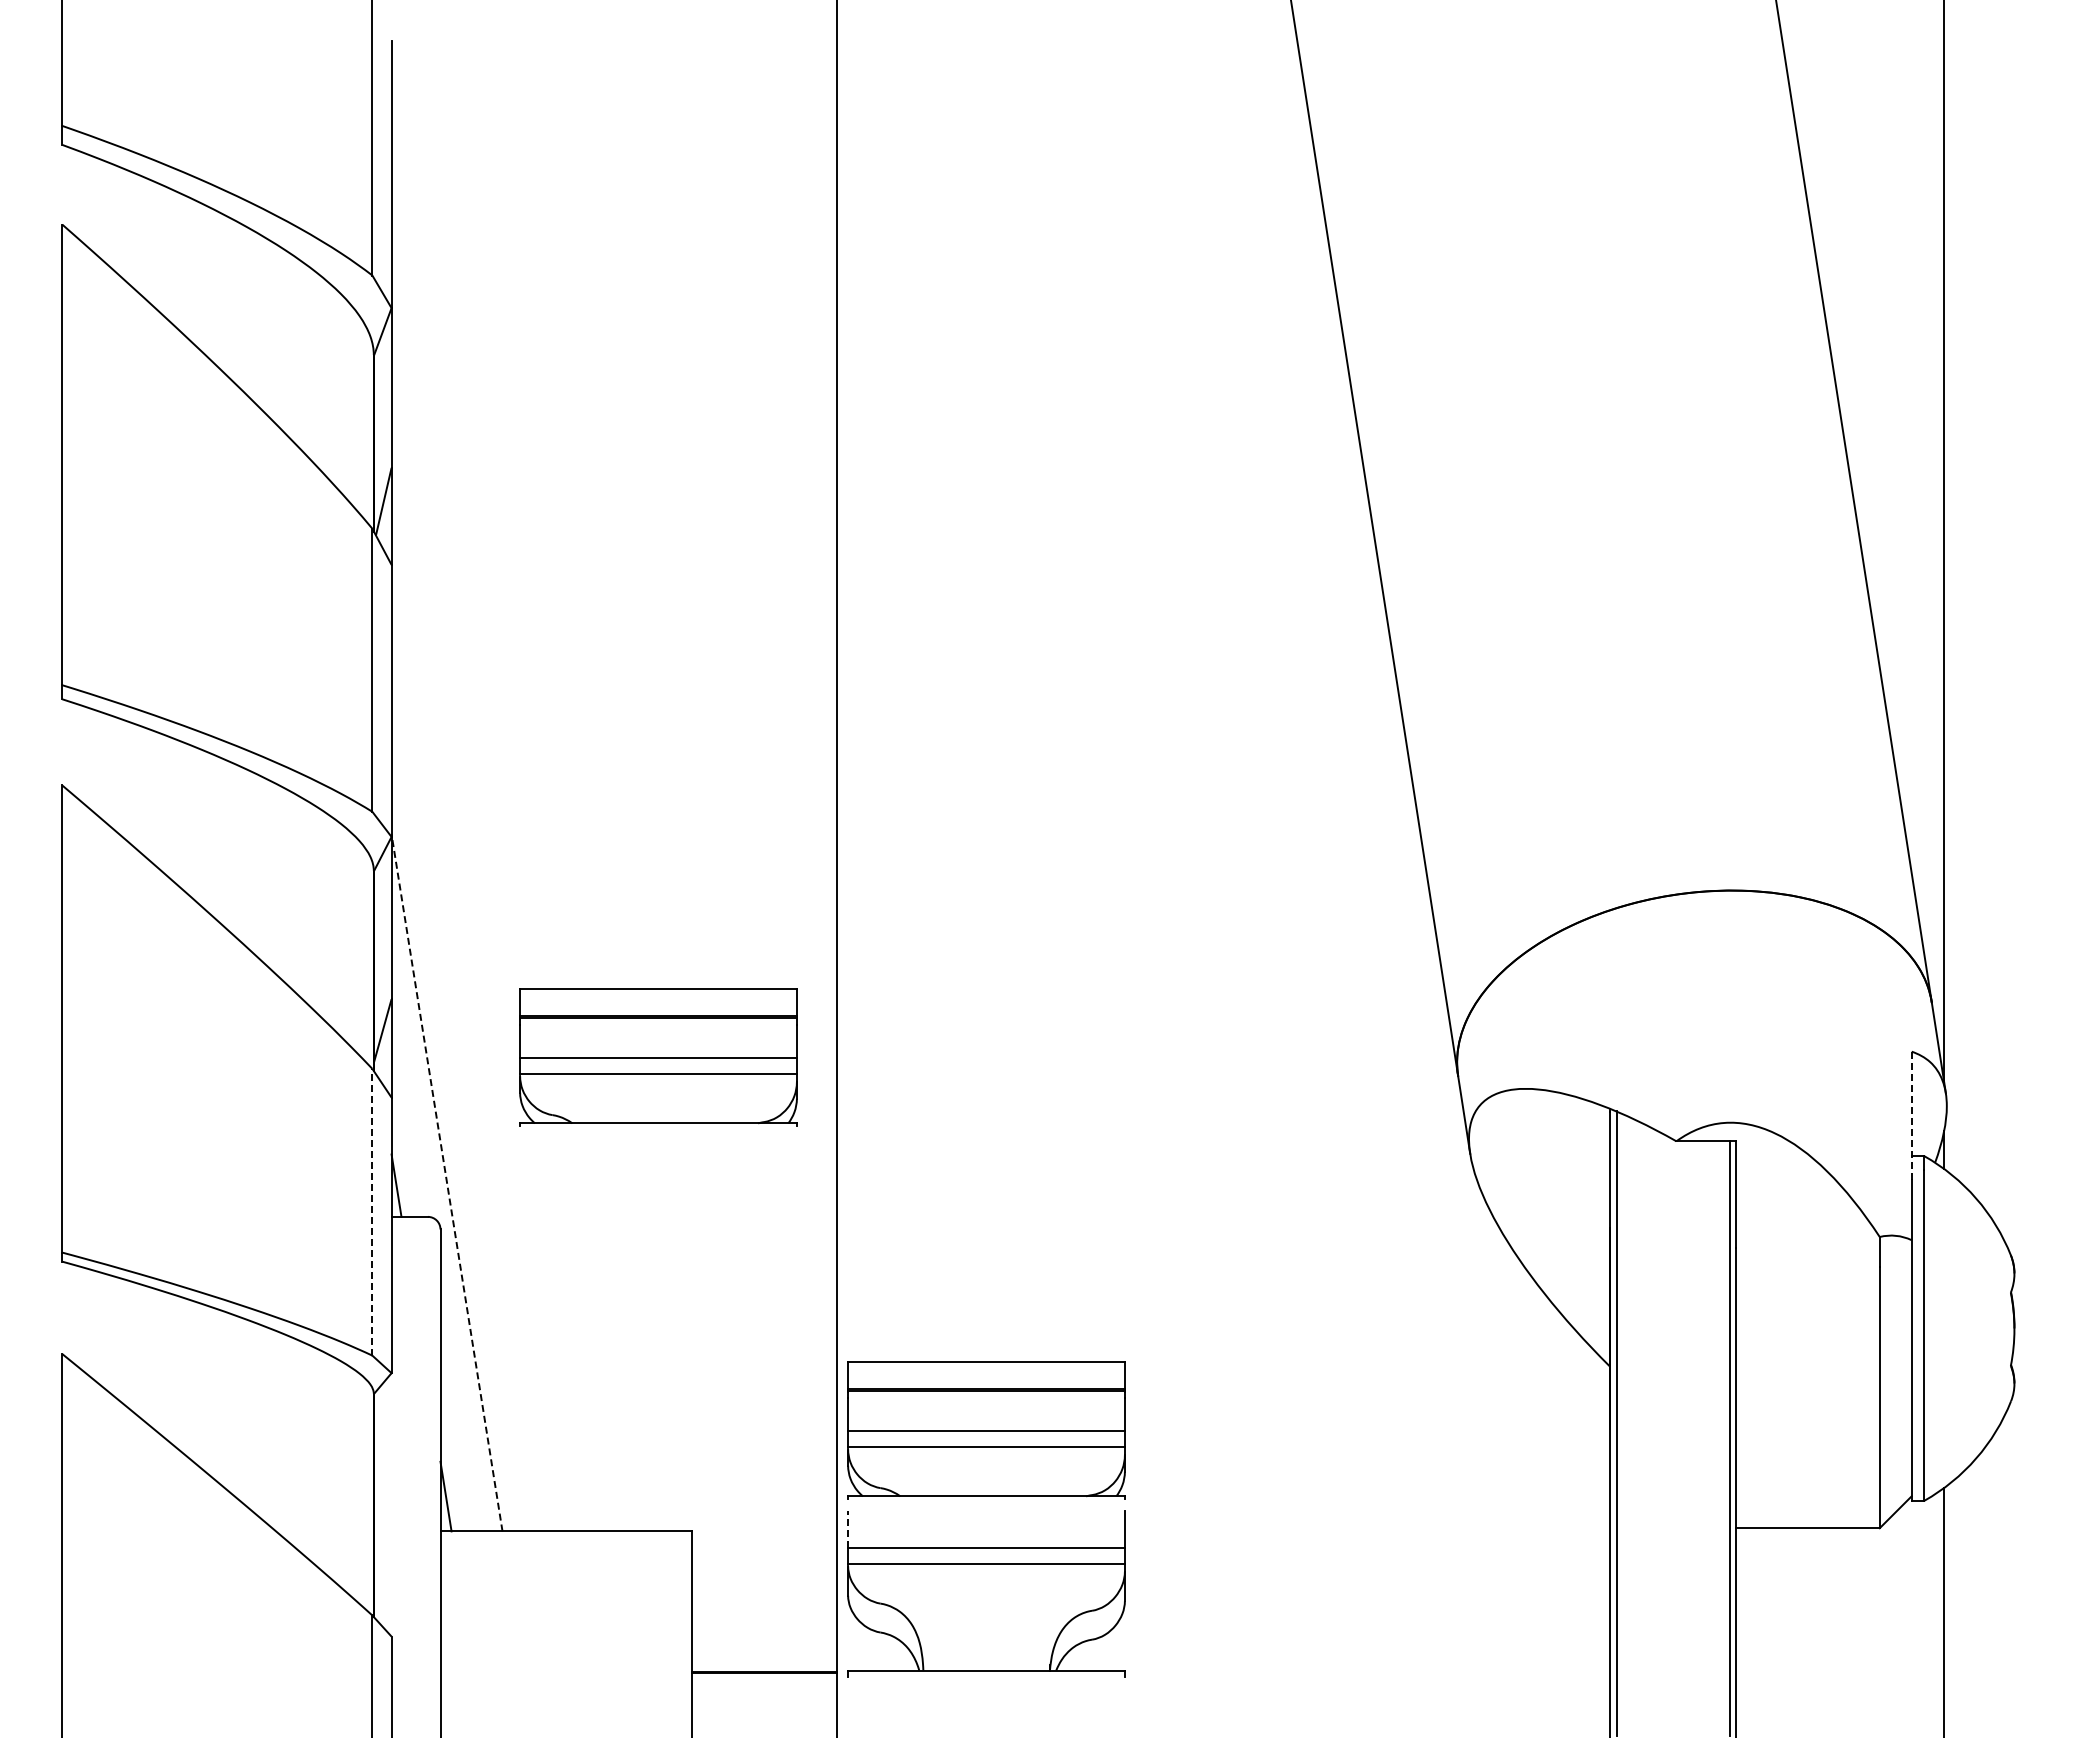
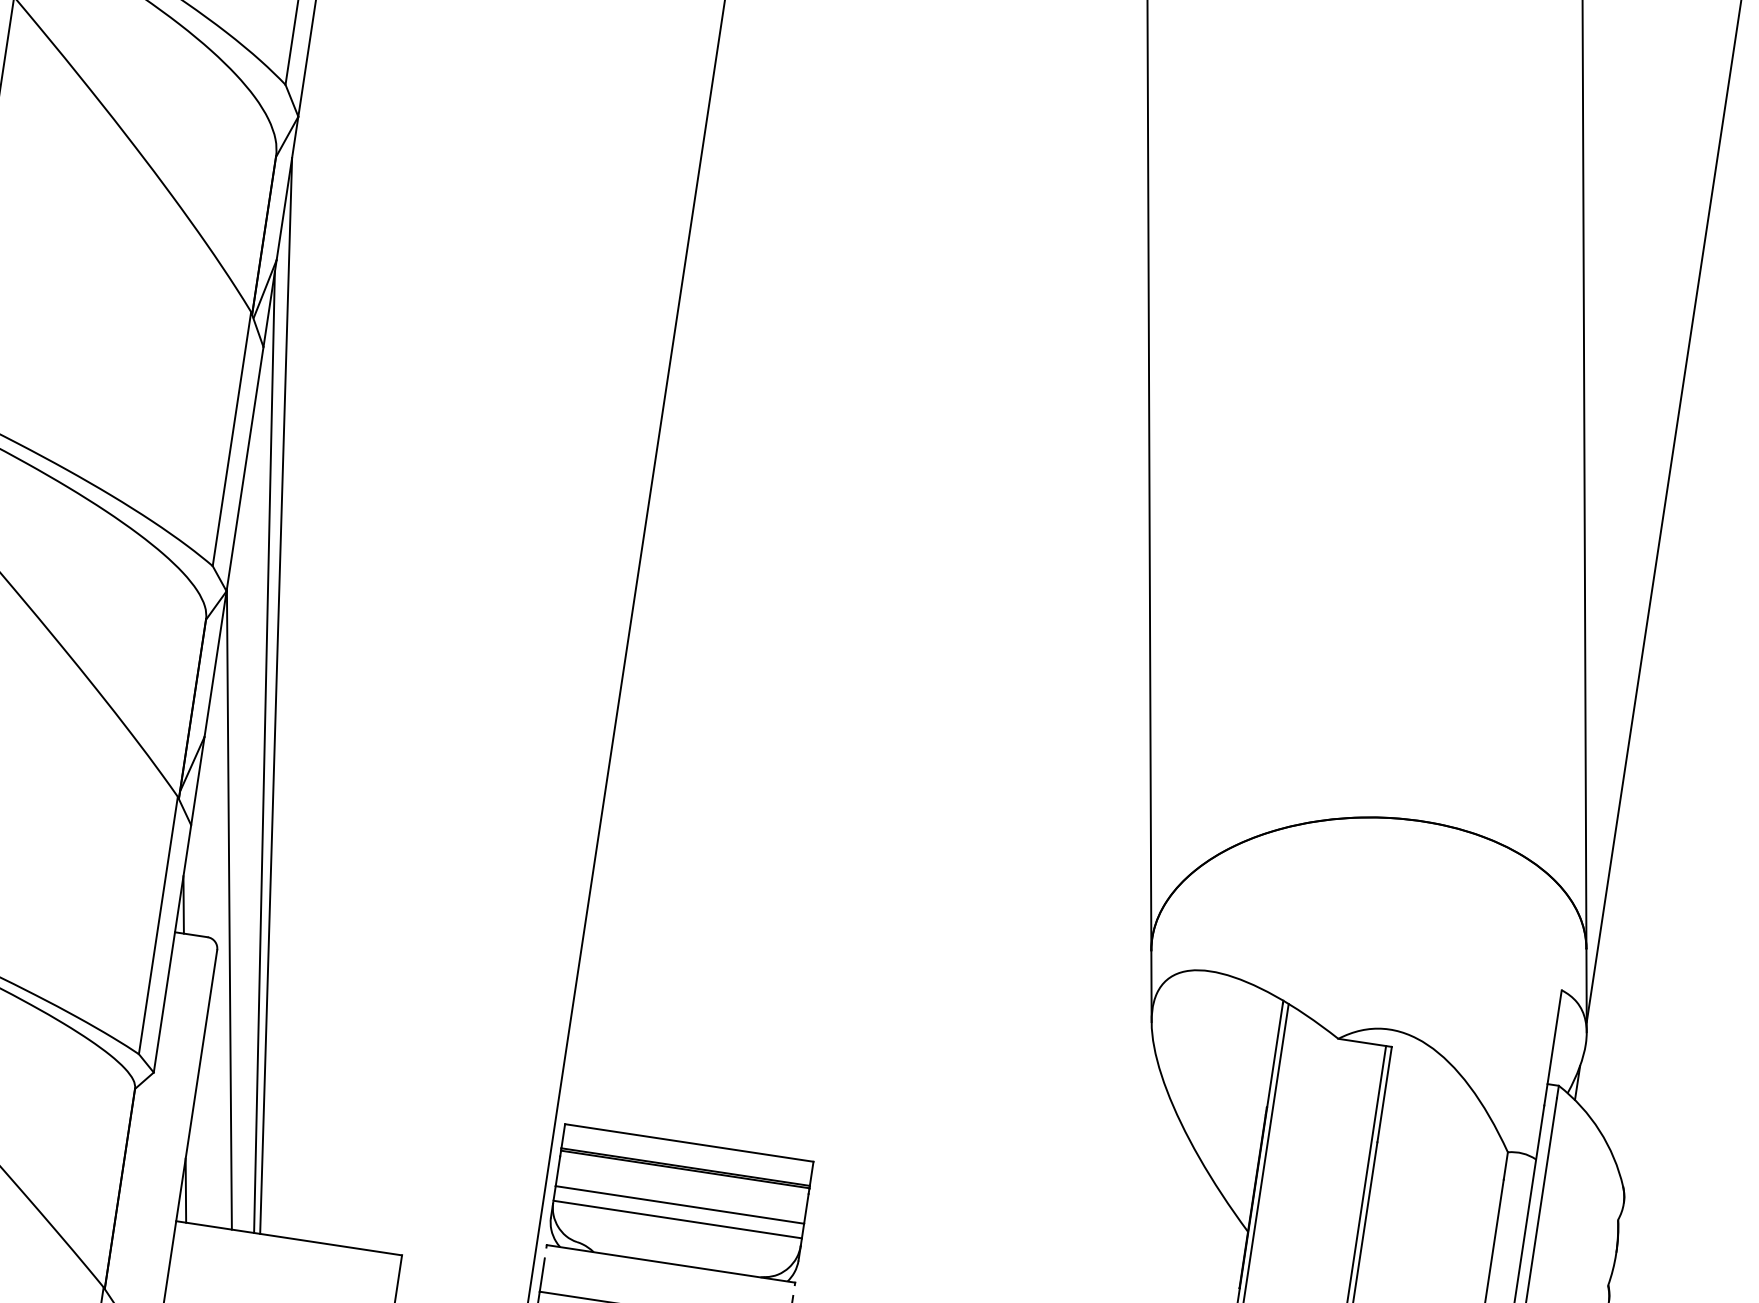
line: (462, 942) -> (275, 695), added
line: (459, 1006) -> (264, 752), added
part: (658, 1057) -> (436, 825), removed
line: (1911, 1116) -> (1552, 1048), dashed -> solid
line: (447, 1182) -> (229, 909), dashed -> solid
line: (372, 1211) -> (158, 924), dashed -> solid
line: (848, 1529) -> (542, 1274), dashed -> solid

